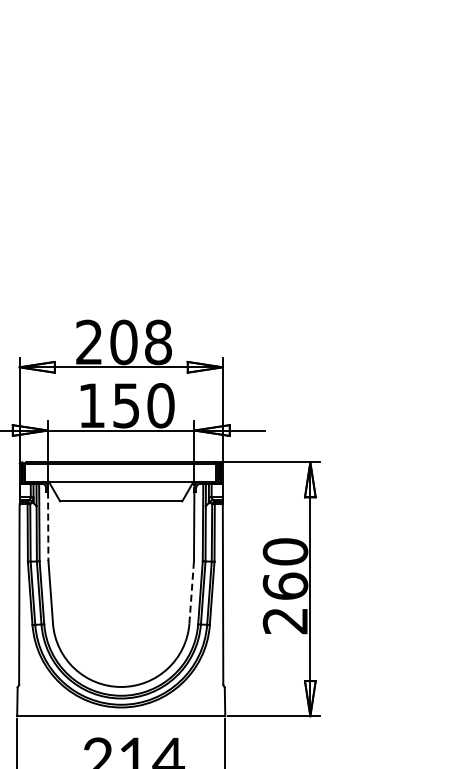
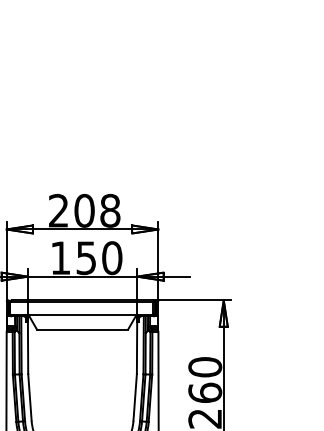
line: (48, 526) -> (28, 348), dashed -> solid
line: (191, 591) -> (135, 396), dashed -> solid

